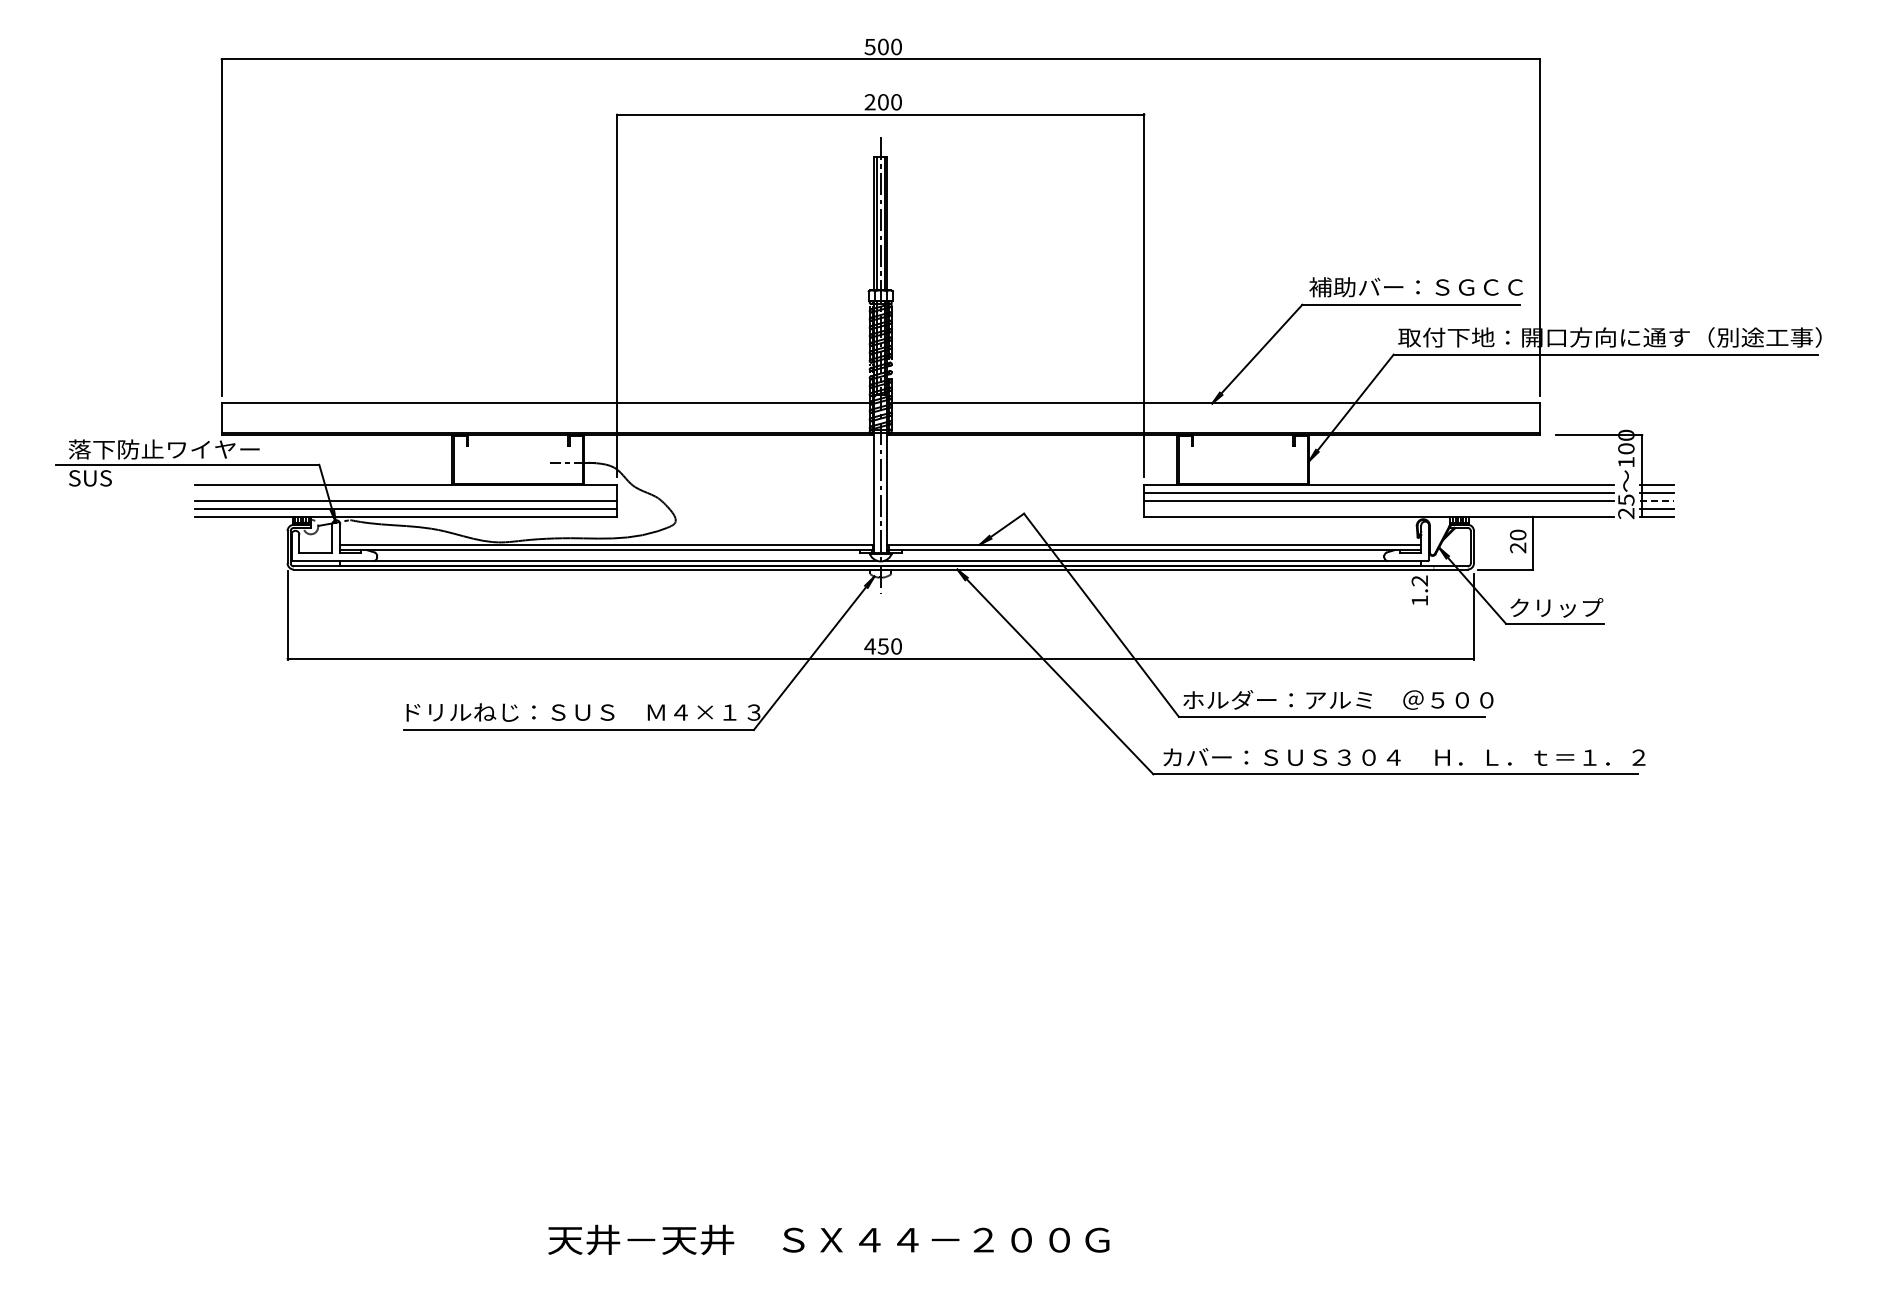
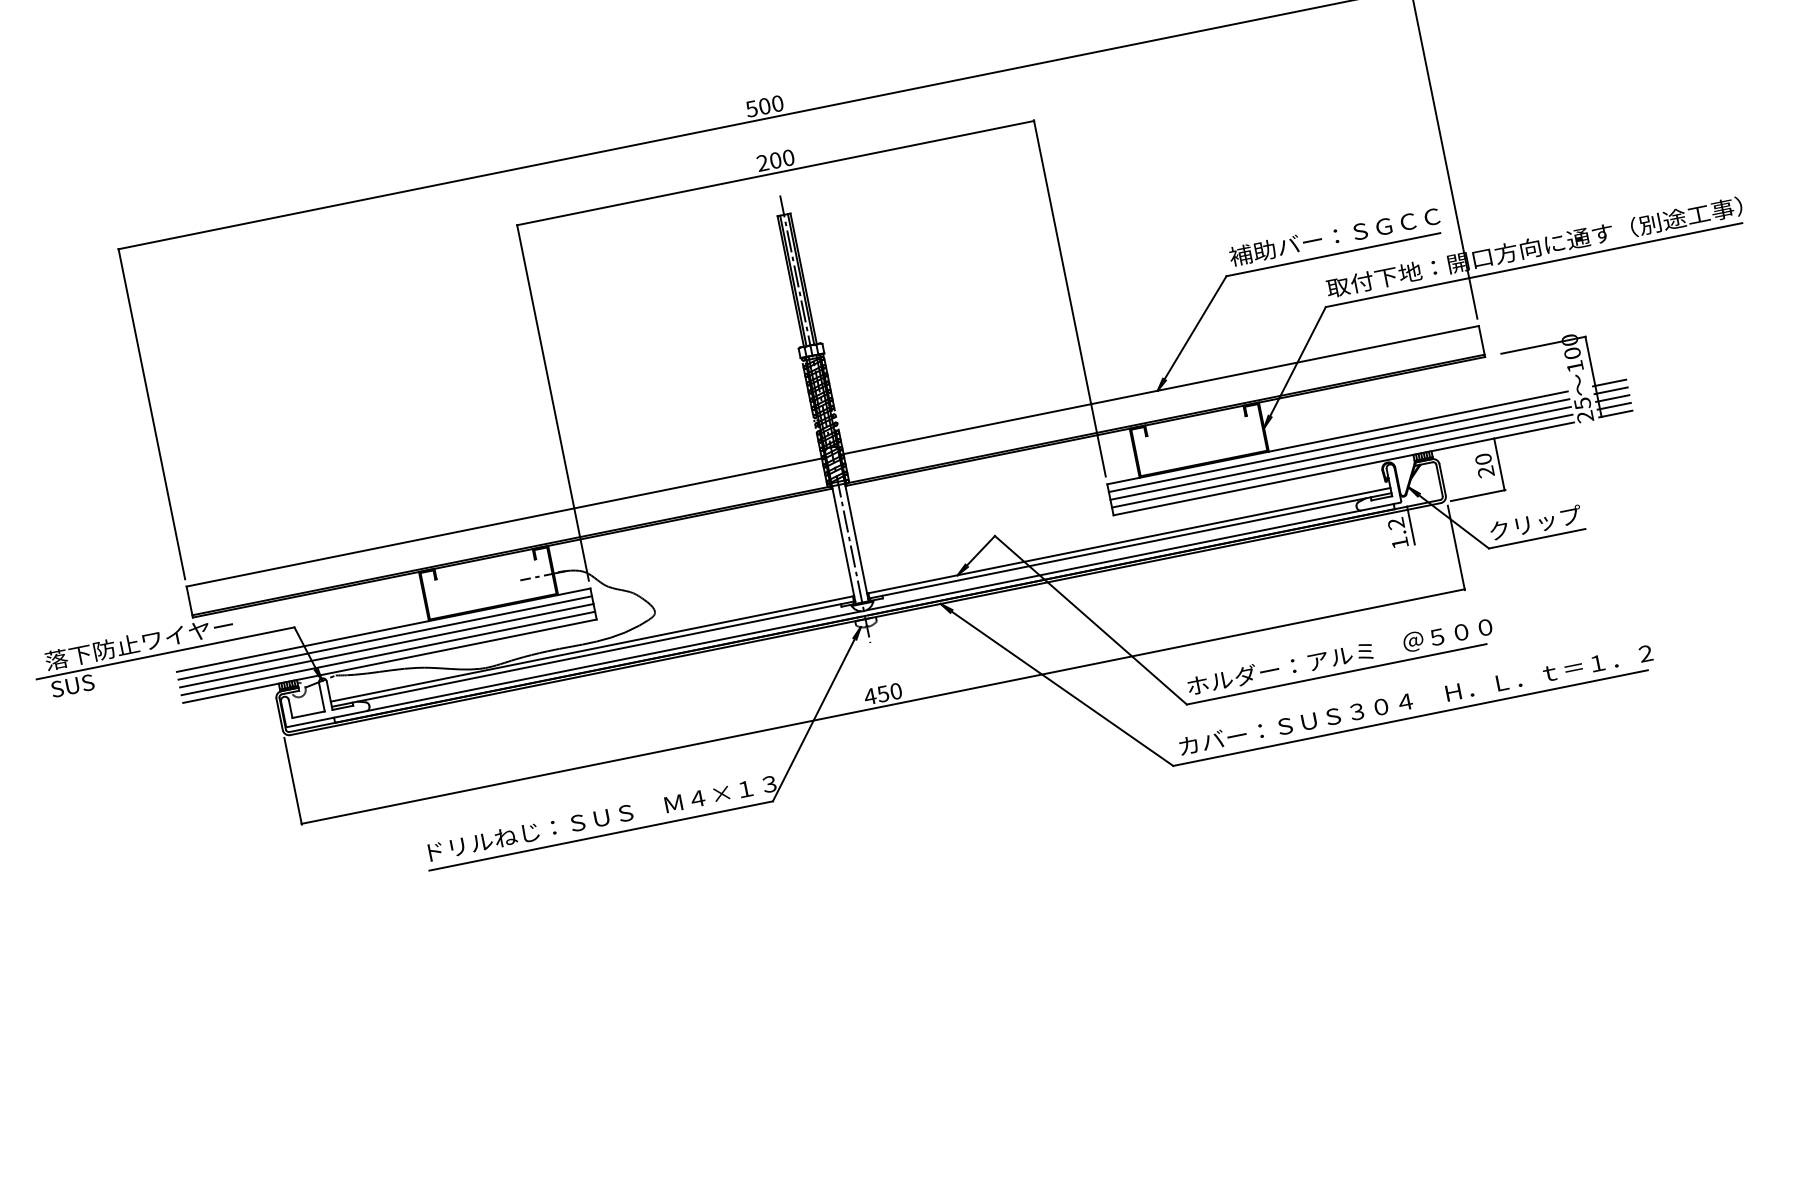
line: (406, 493) -> (385, 638), added
line: (1656, 501) -> (1612, 399), dashed -> solid
line: (1379, 508) -> (1342, 460), added
line: (1433, 585) -> (1410, 525), added

